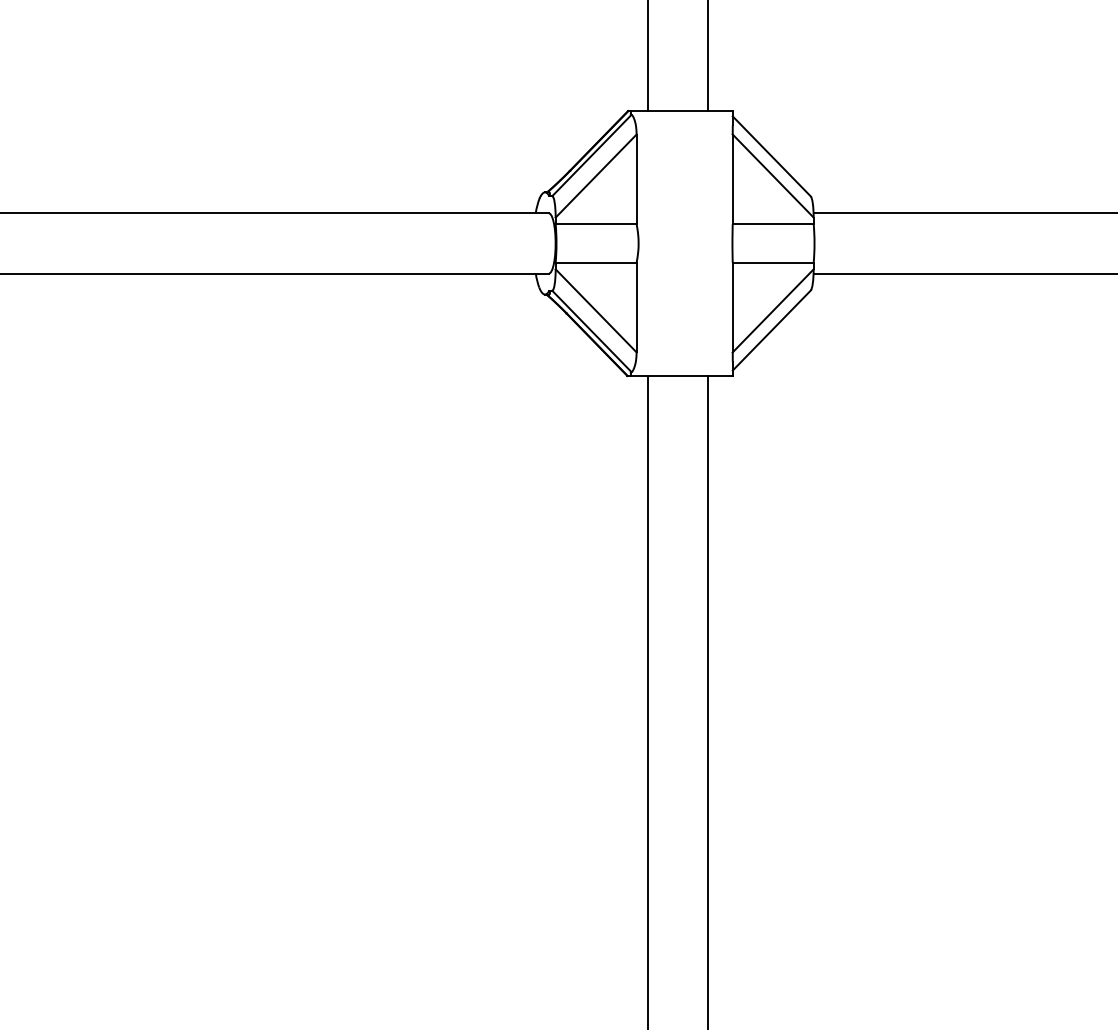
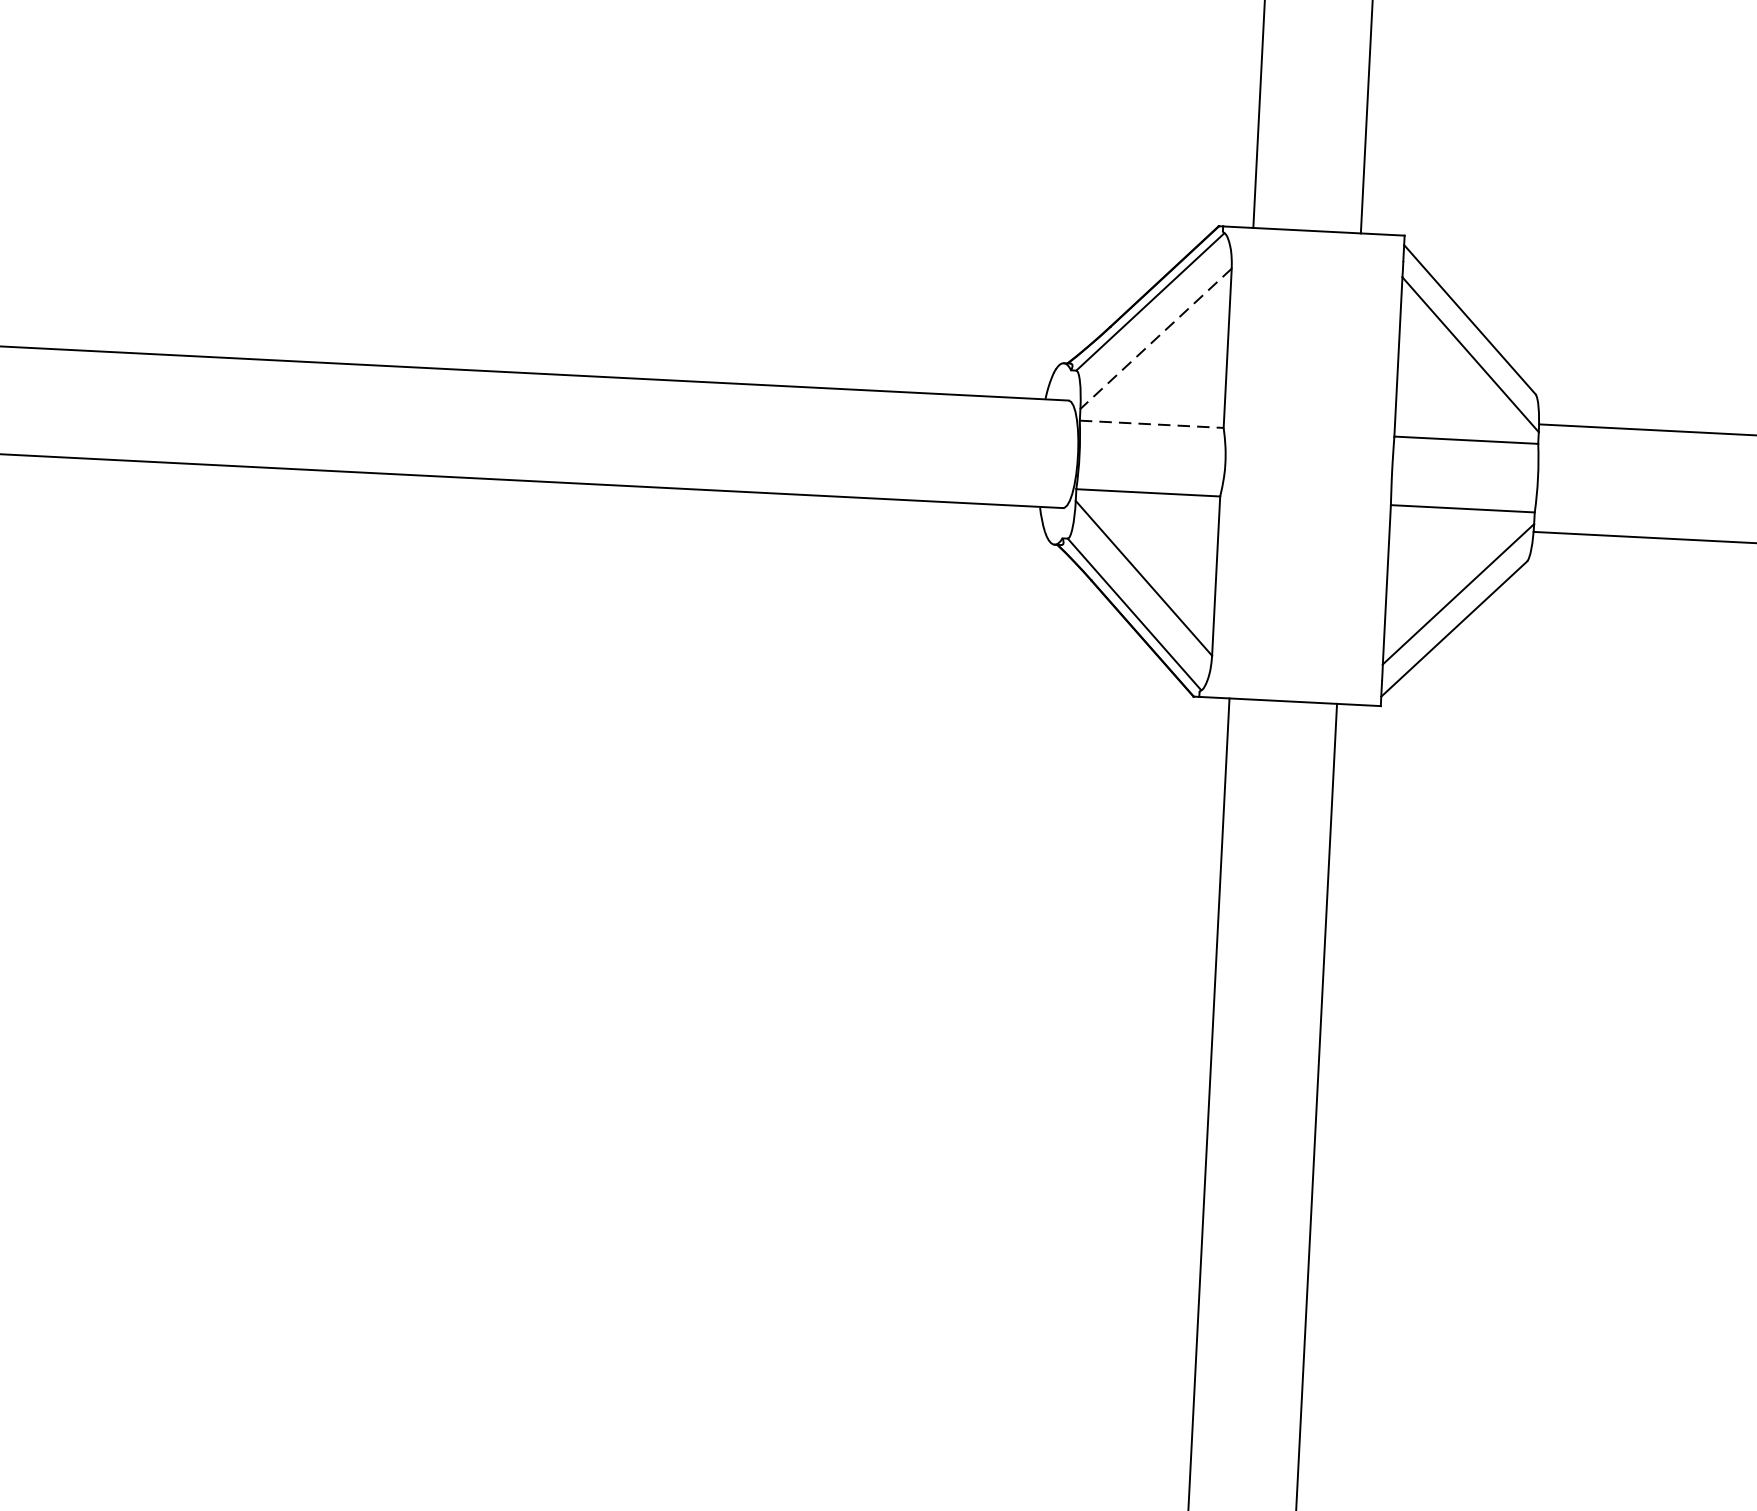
line: (596, 176) -> (1156, 339), solid -> dashed
line: (596, 224) -> (1152, 424), solid -> dashed

